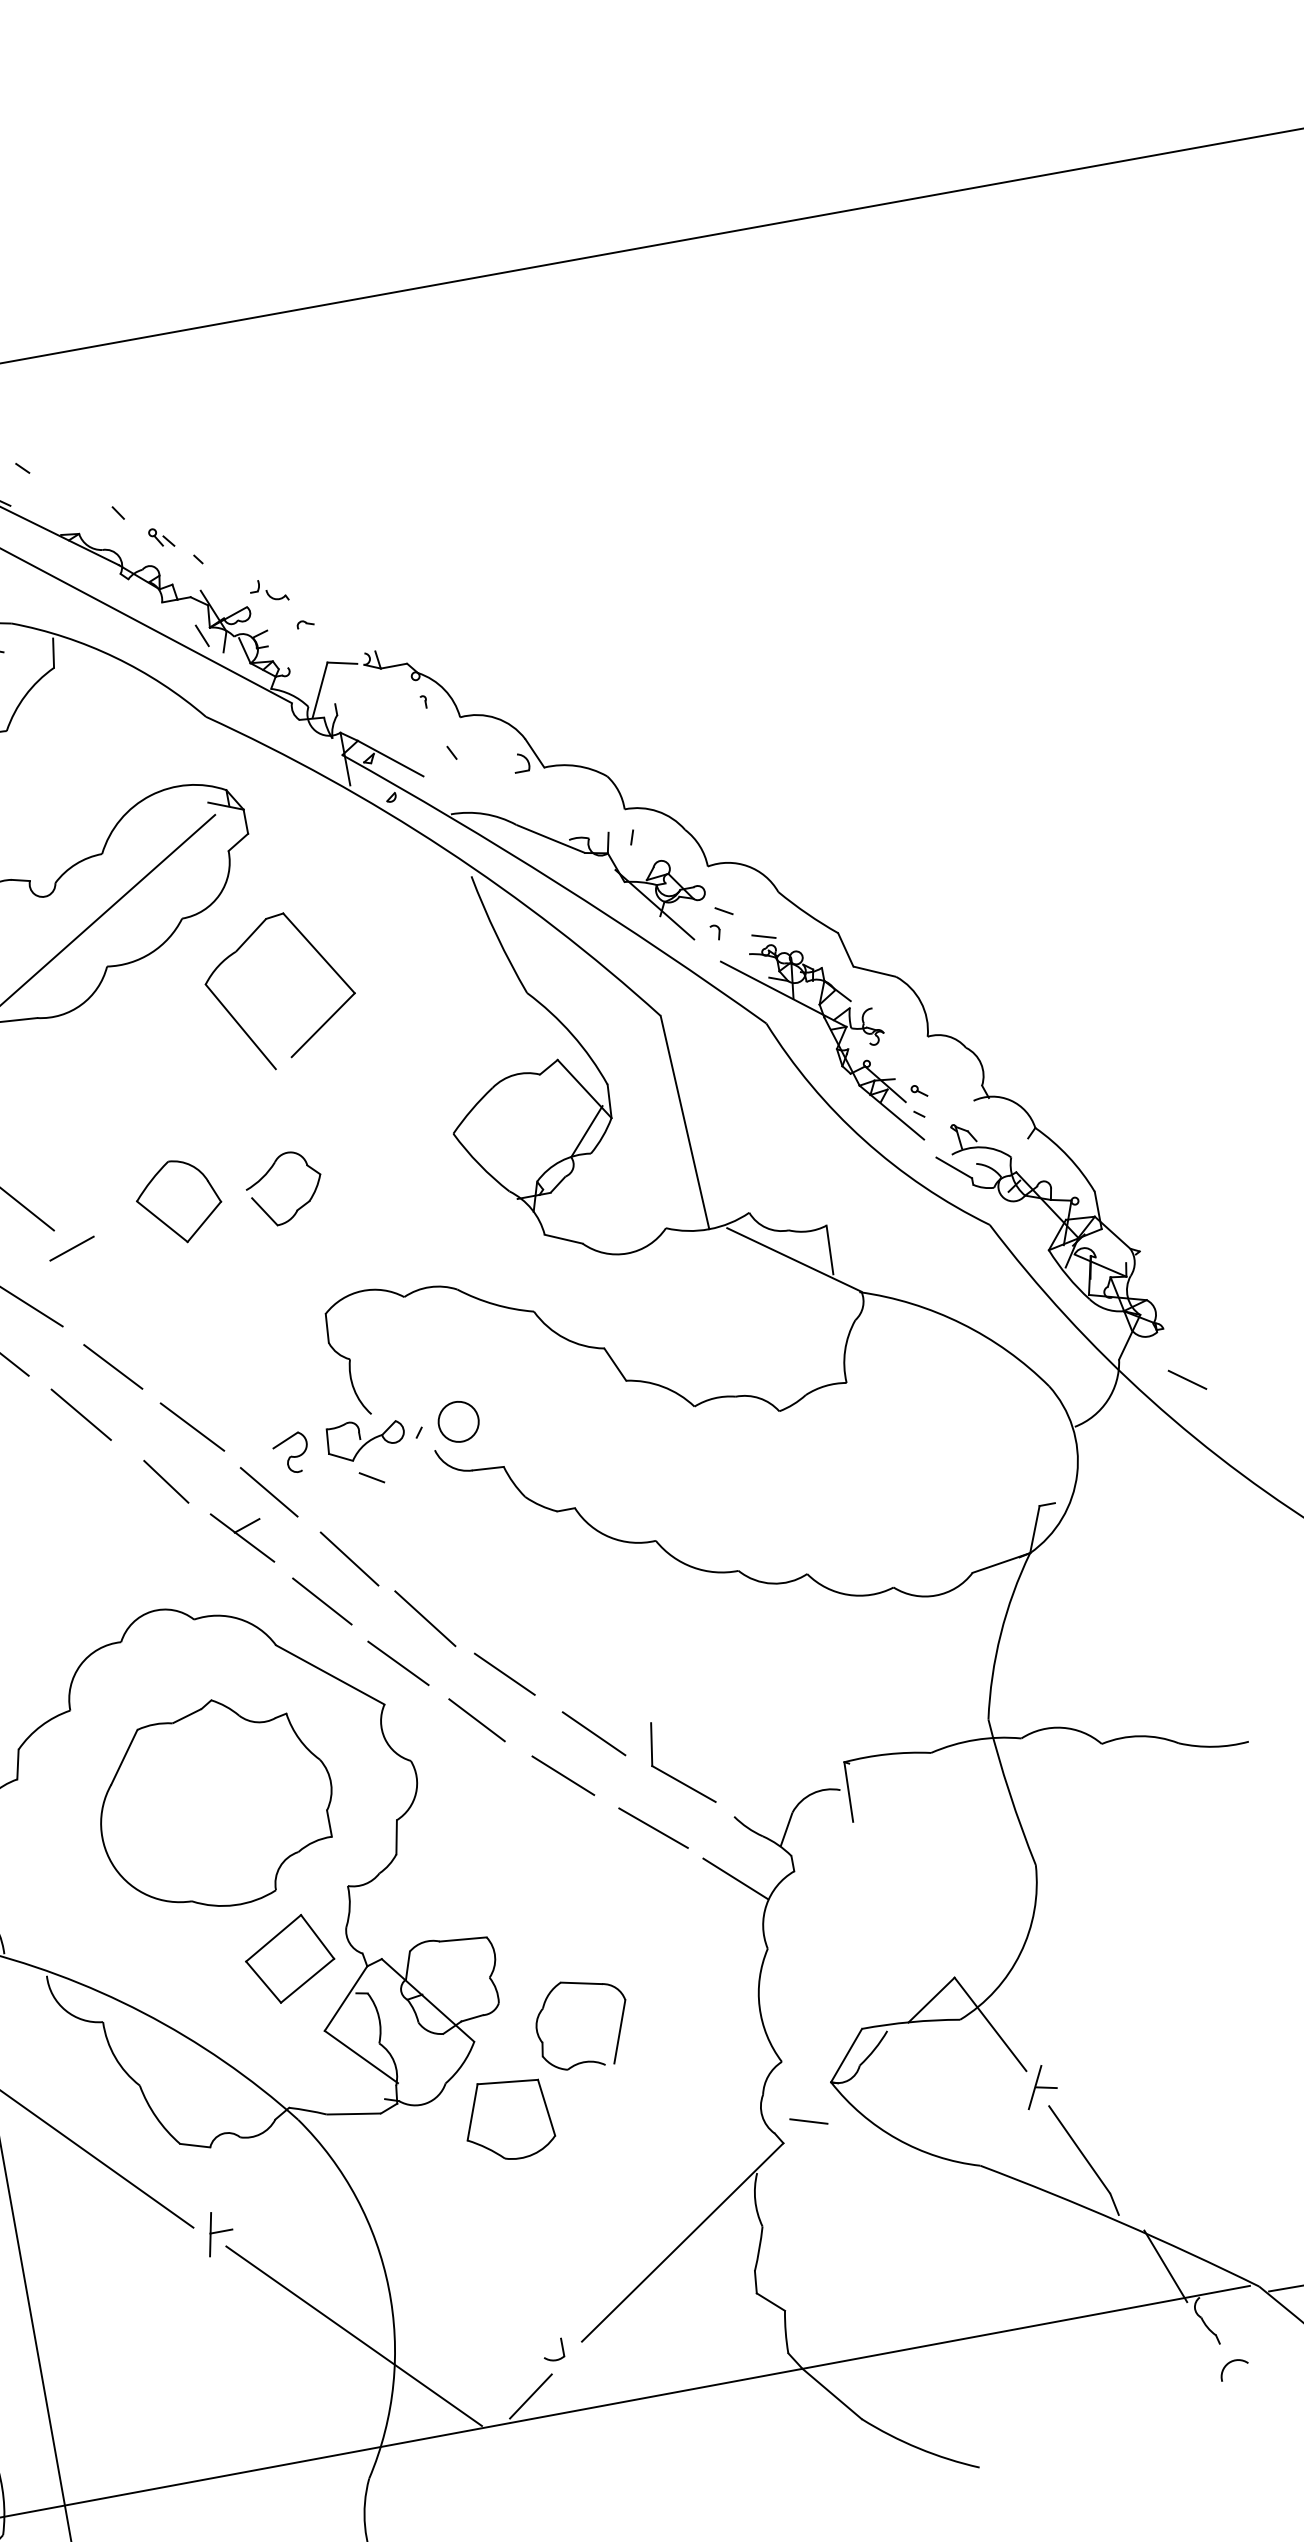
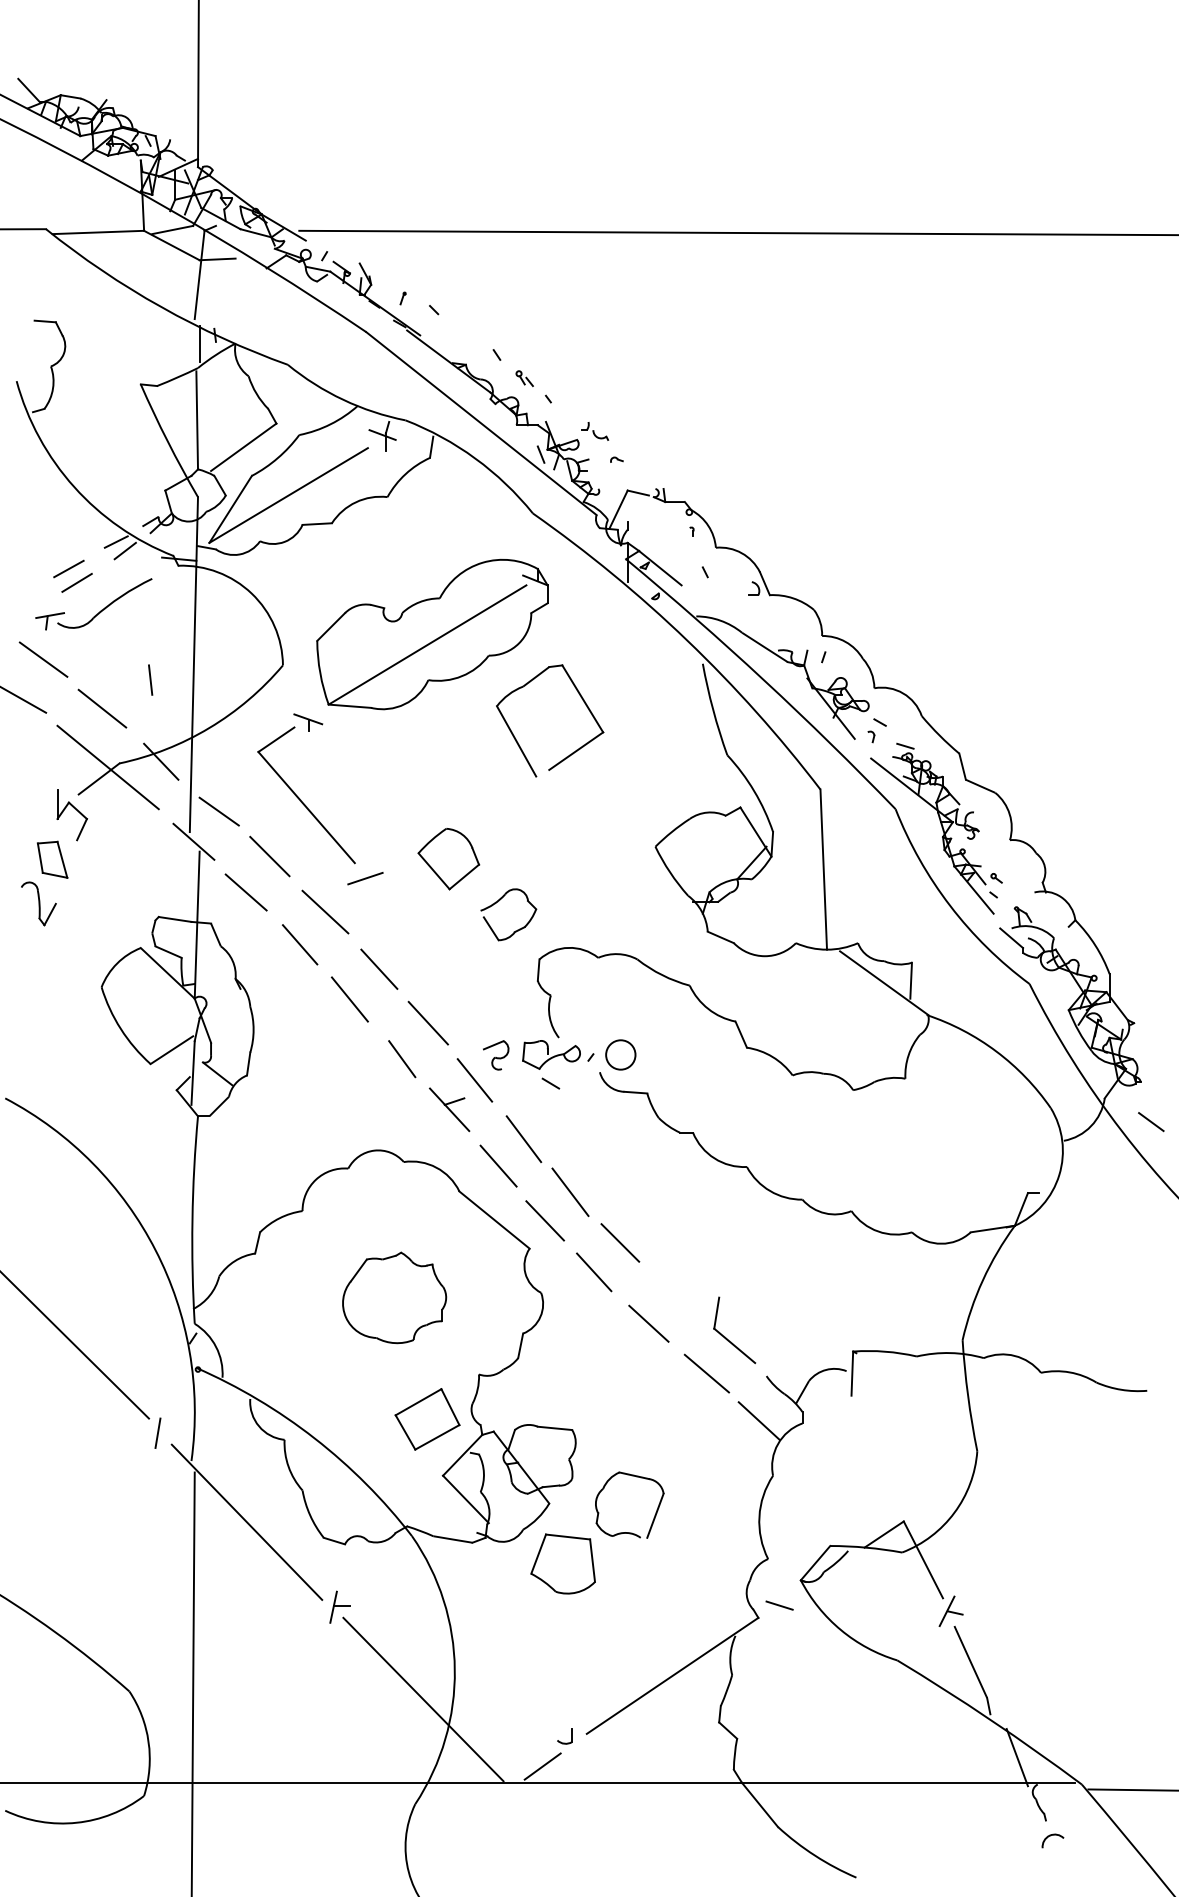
part: (269, 1173) -> (499, 901), moved
line: (593, 1733) -> (676, 1297), removed
part: (215, 1803) -> (394, 1297), size x0.6

